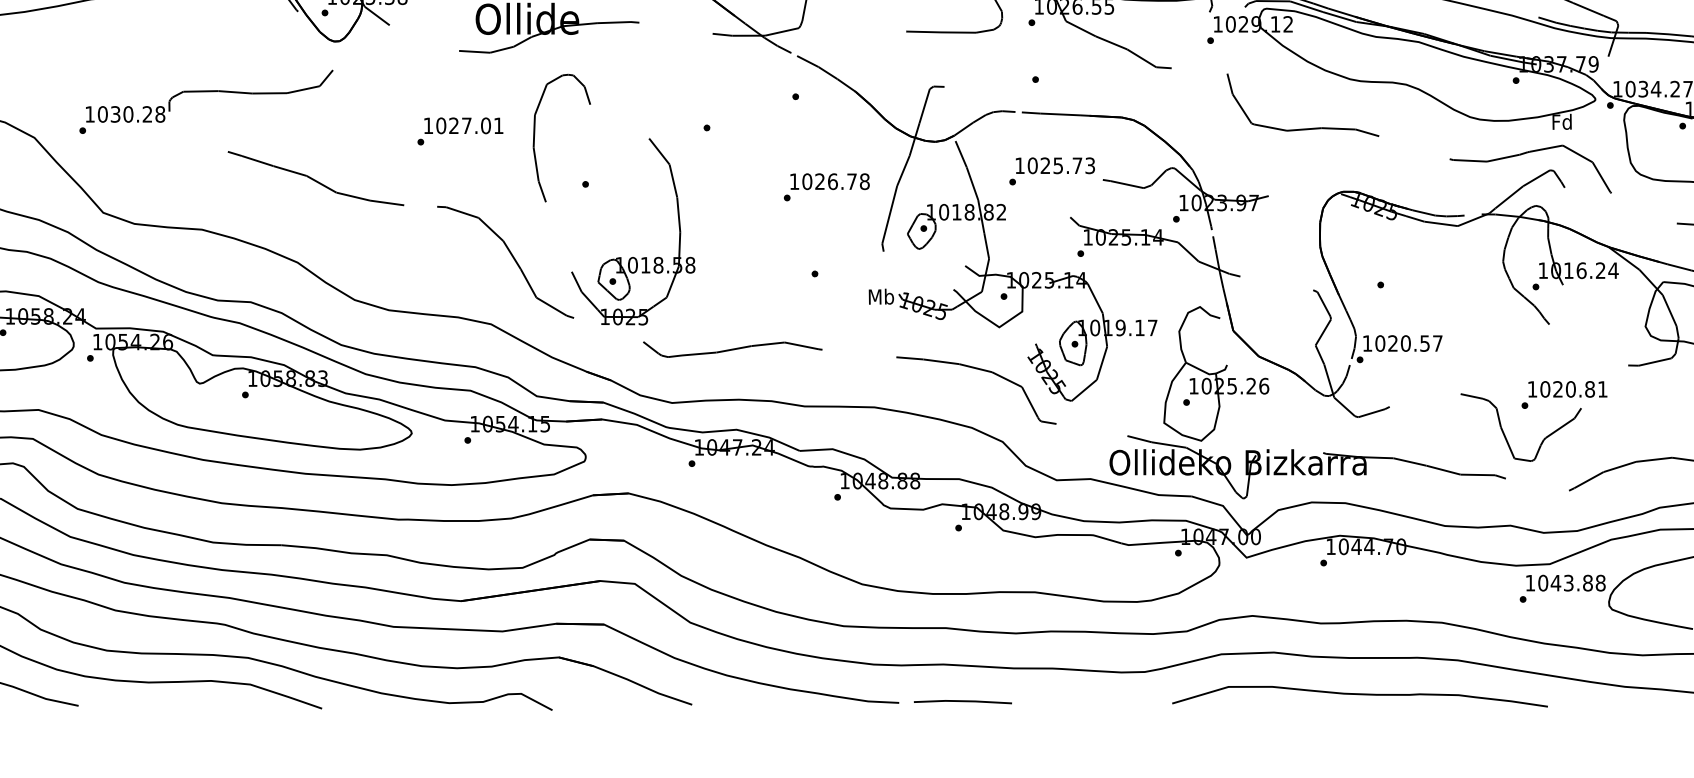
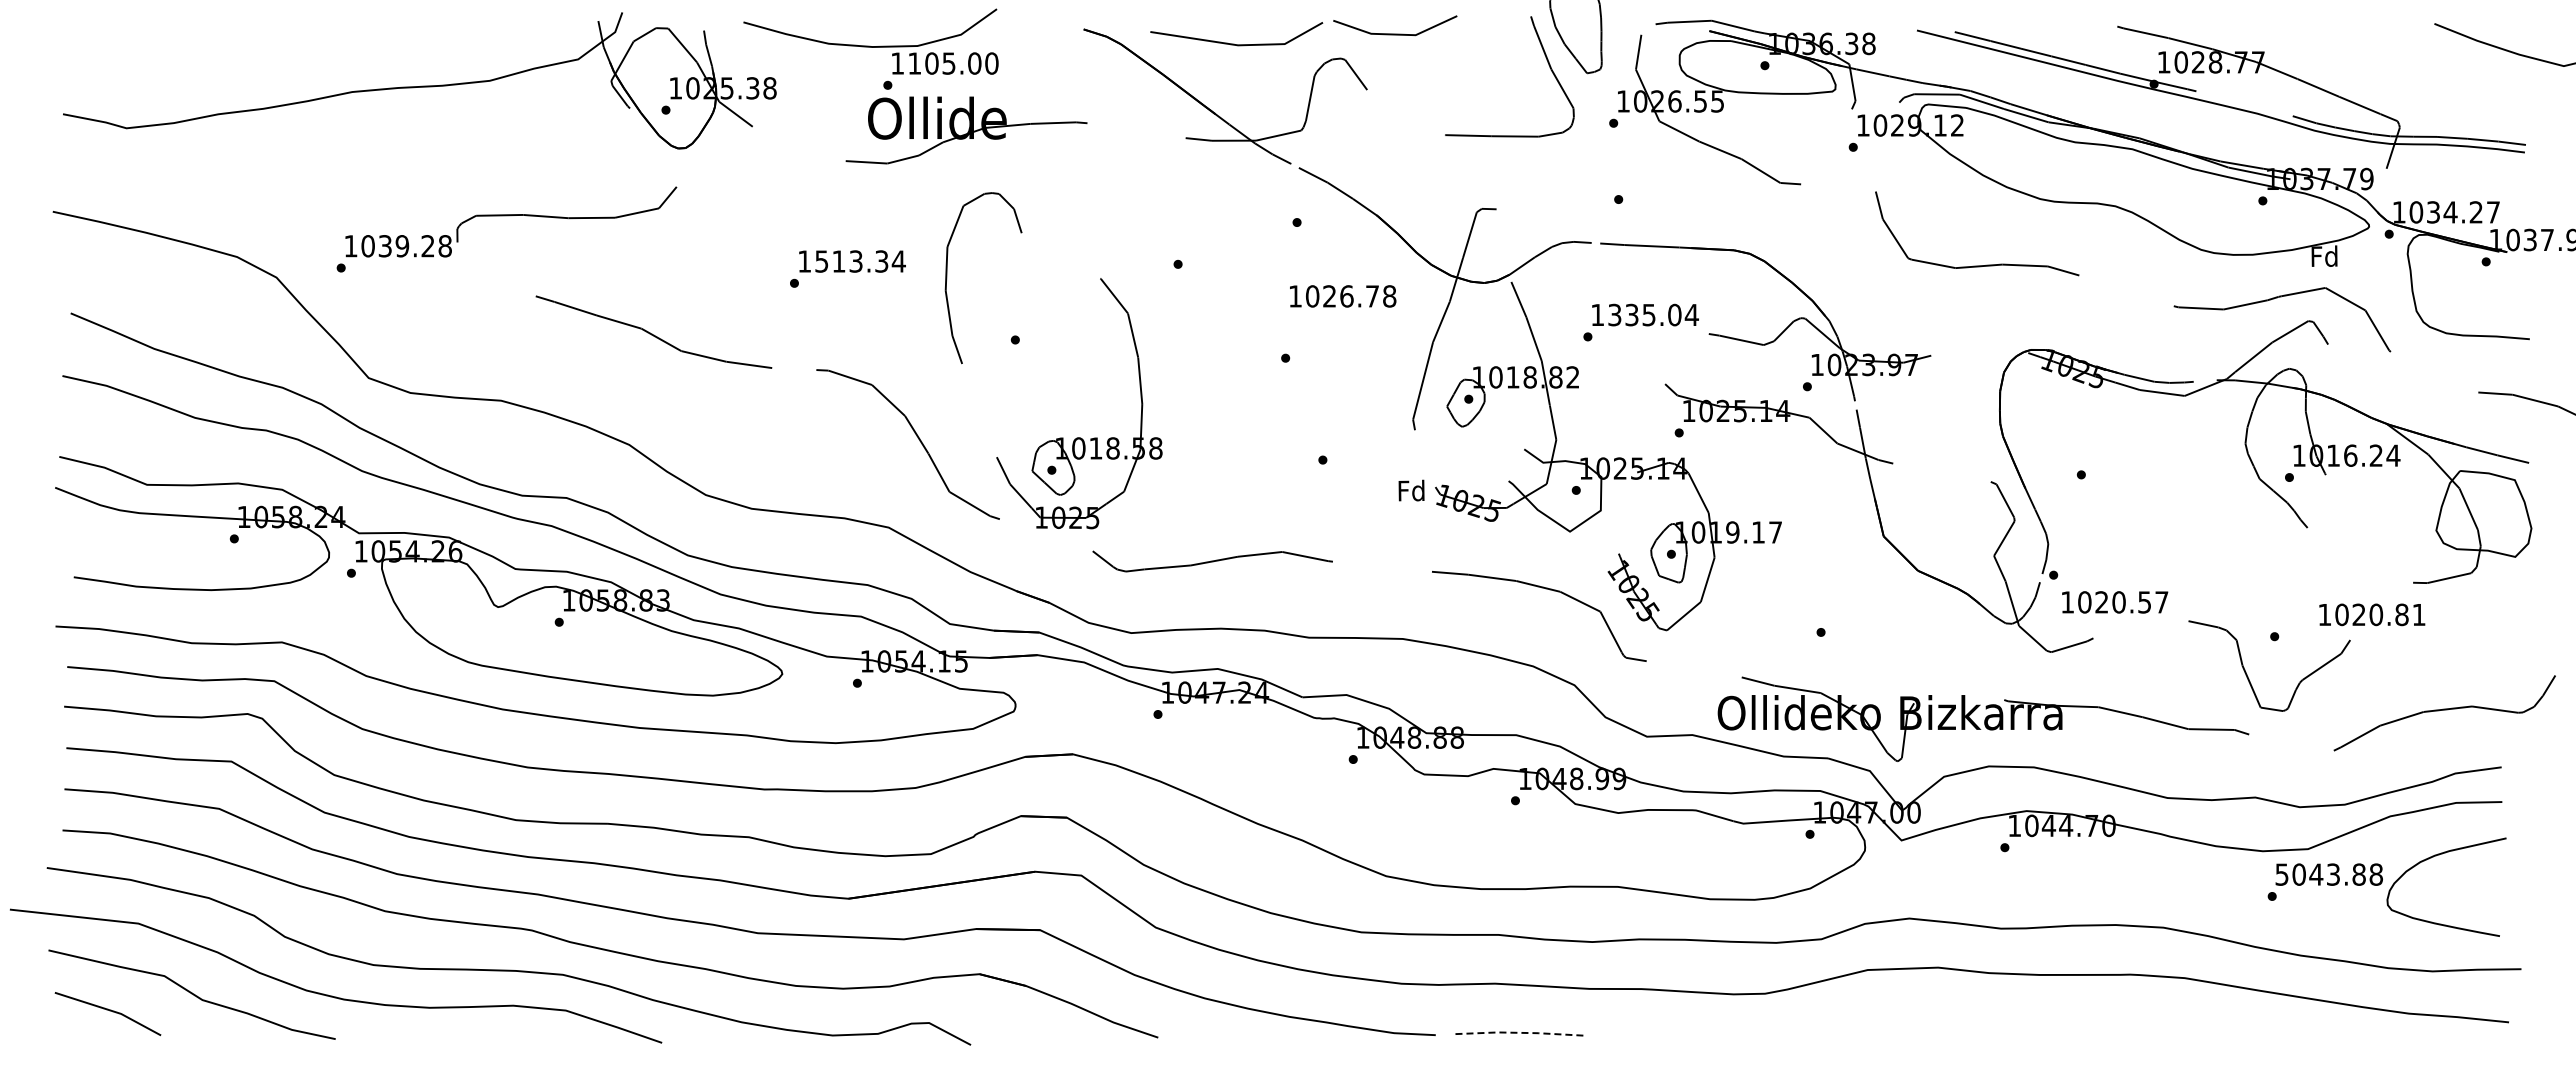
text: (128, 114) -> (402, 246), 1030.28 -> 1039.28
text: (470, 125) -> (860, 261), 1027.01 -> 1513.34
text: (1061, 165) -> (1653, 314), 1025.73 -> 1335.04
text: (830, 181) -> (1343, 296), moved
text: (881, 296) -> (1411, 490), Mb -> Fd
text: (1403, 343) -> (2115, 602), moved
part: (1215, 373) -> (1860, 593), removed
text: (1568, 389) -> (2372, 614), moved
text: (1530, 583) -> (2281, 874), 1043.88 -> 5043.88
curve: (1359, 694) -> (2053, 1024), removed
line: (963, 700) -> (1521, 1032), solid -> dashed

